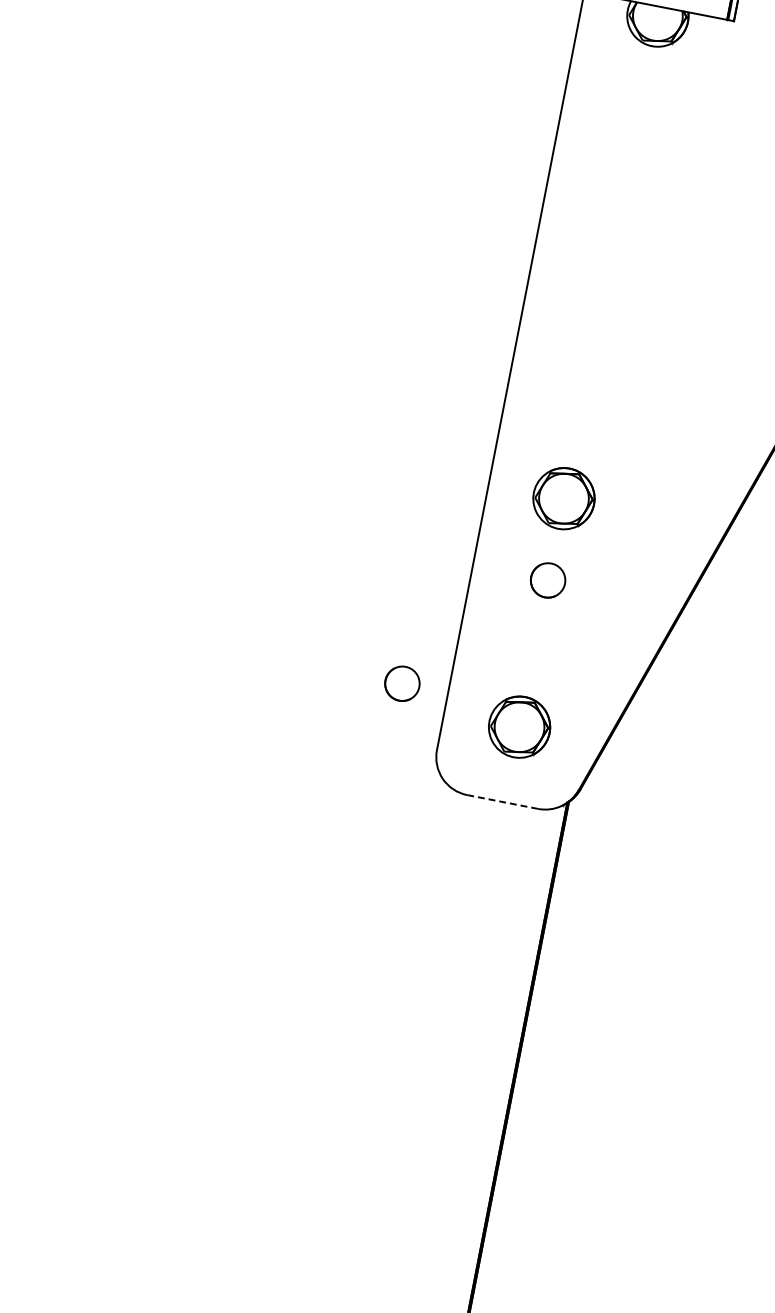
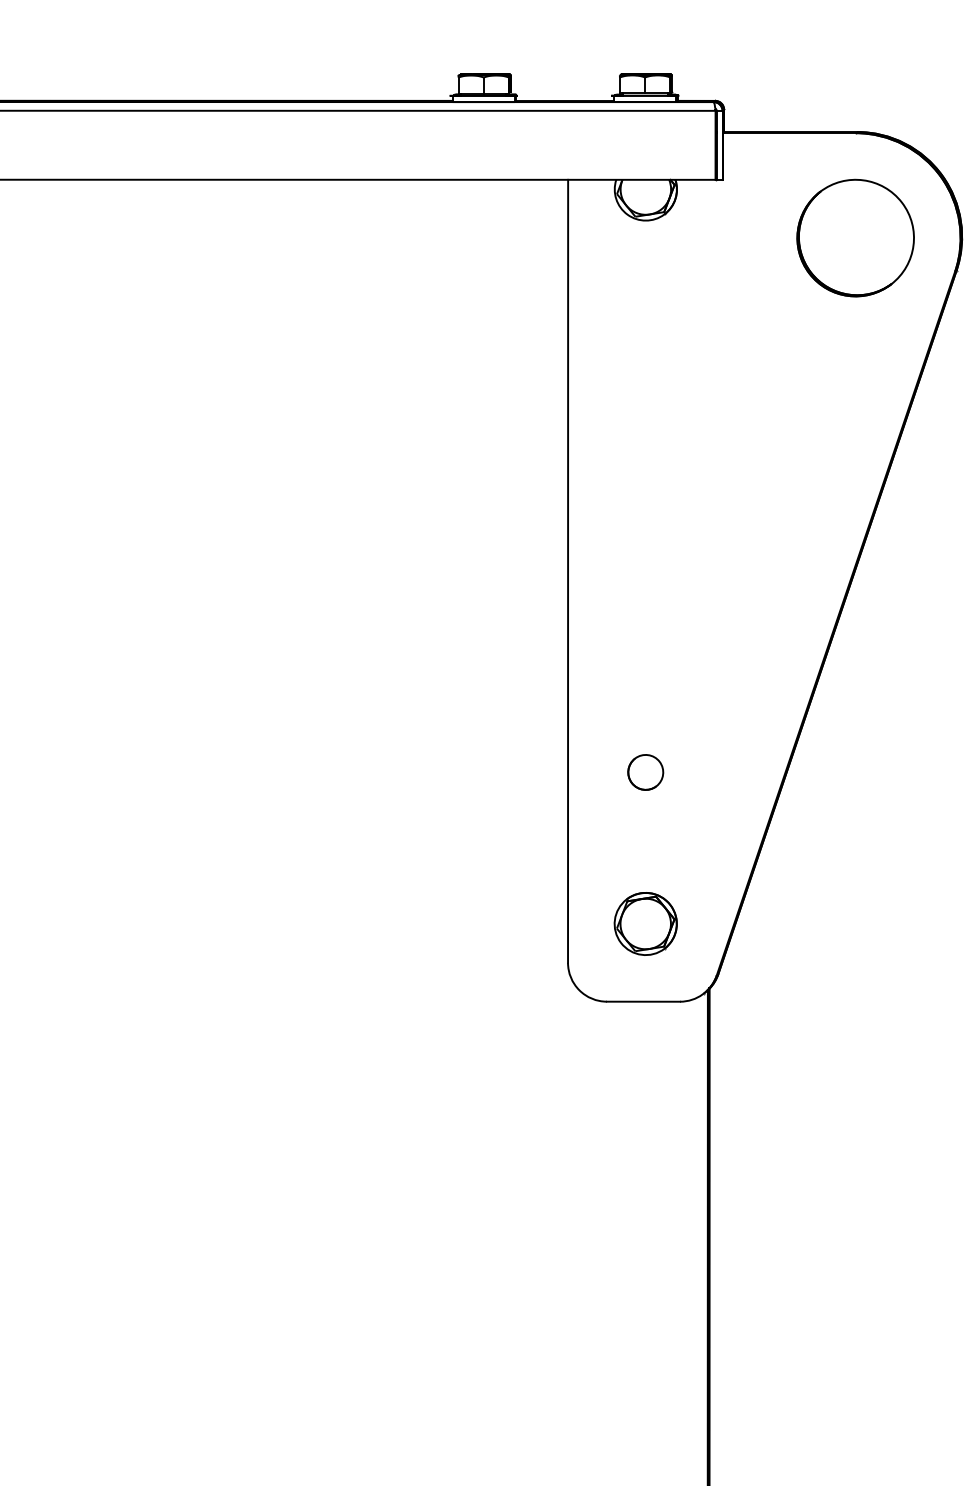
part: (563, 498) -> (645, 687), removed
part: (402, 683) -> (520, 903), removed
line: (502, 801) -> (643, 1001), dashed -> solid

